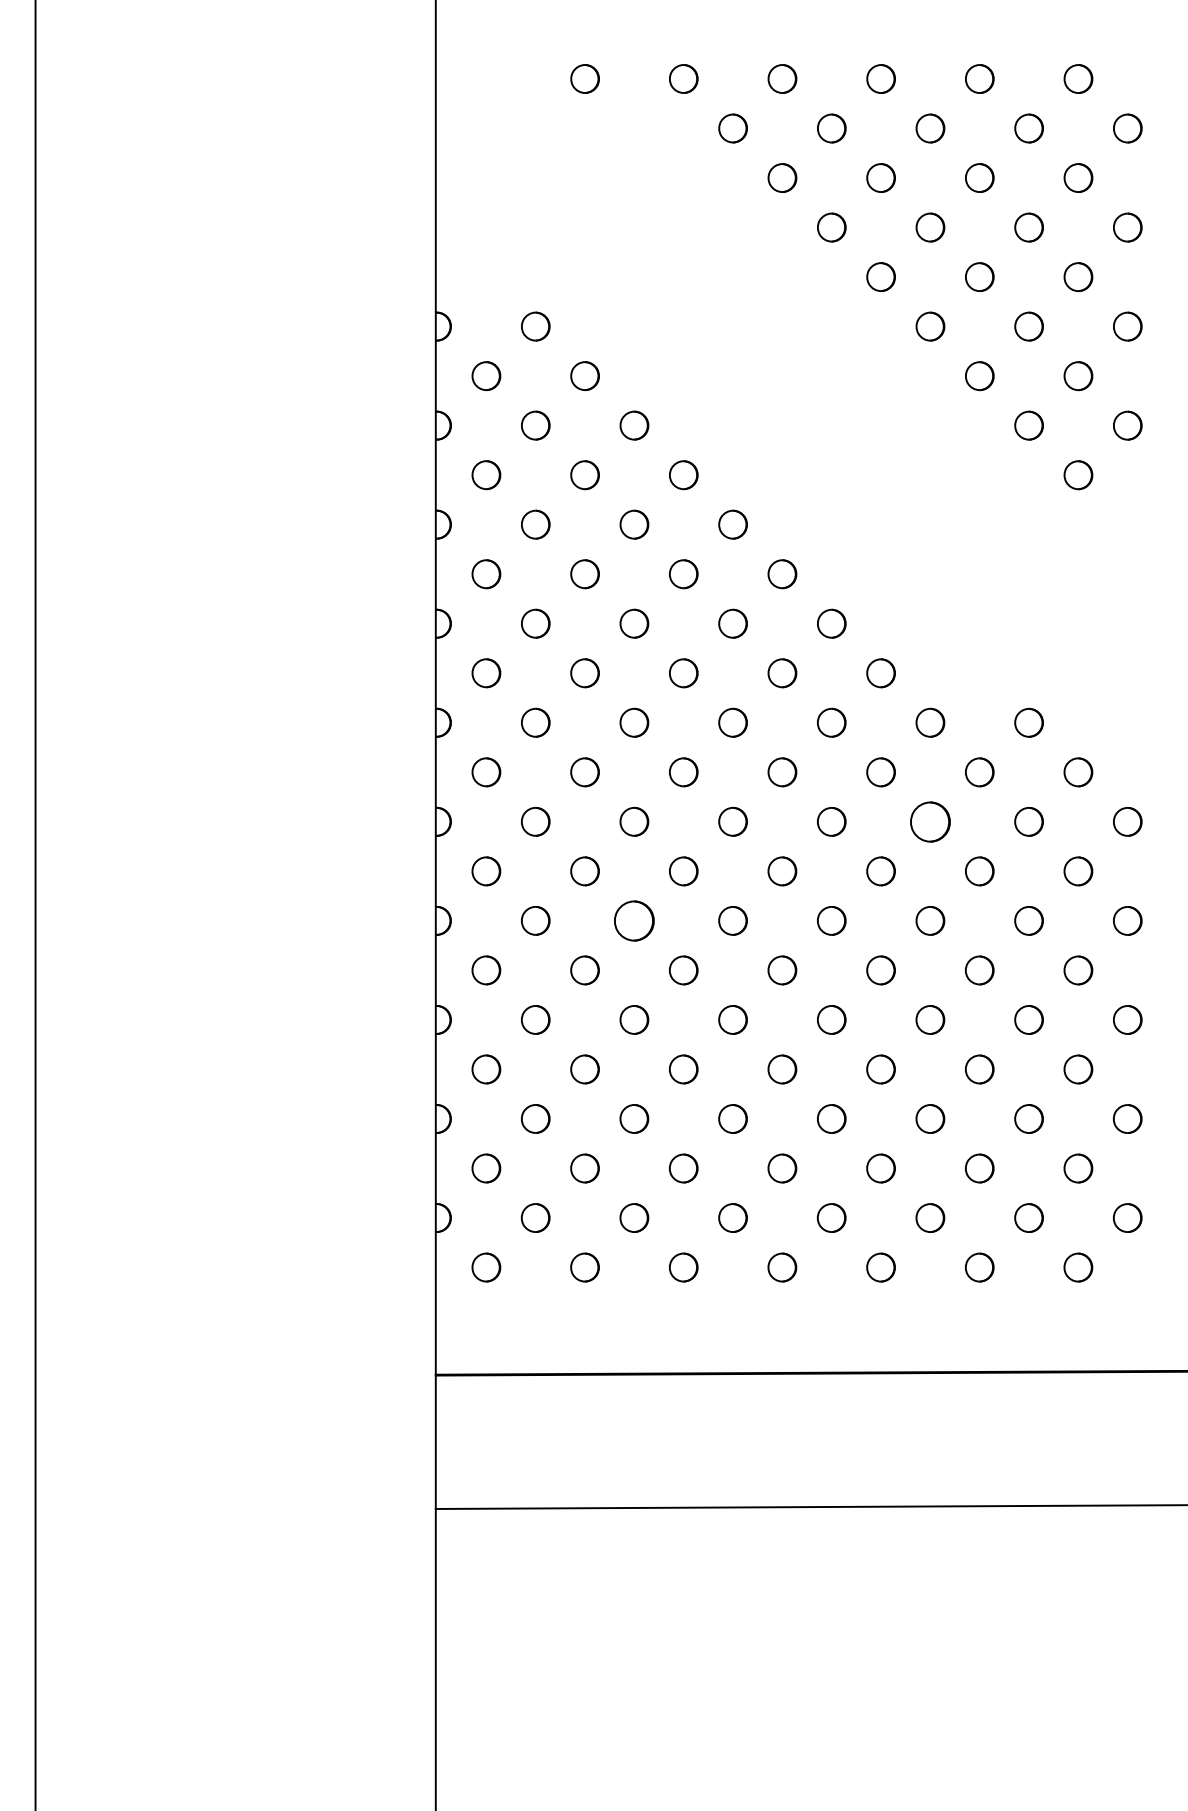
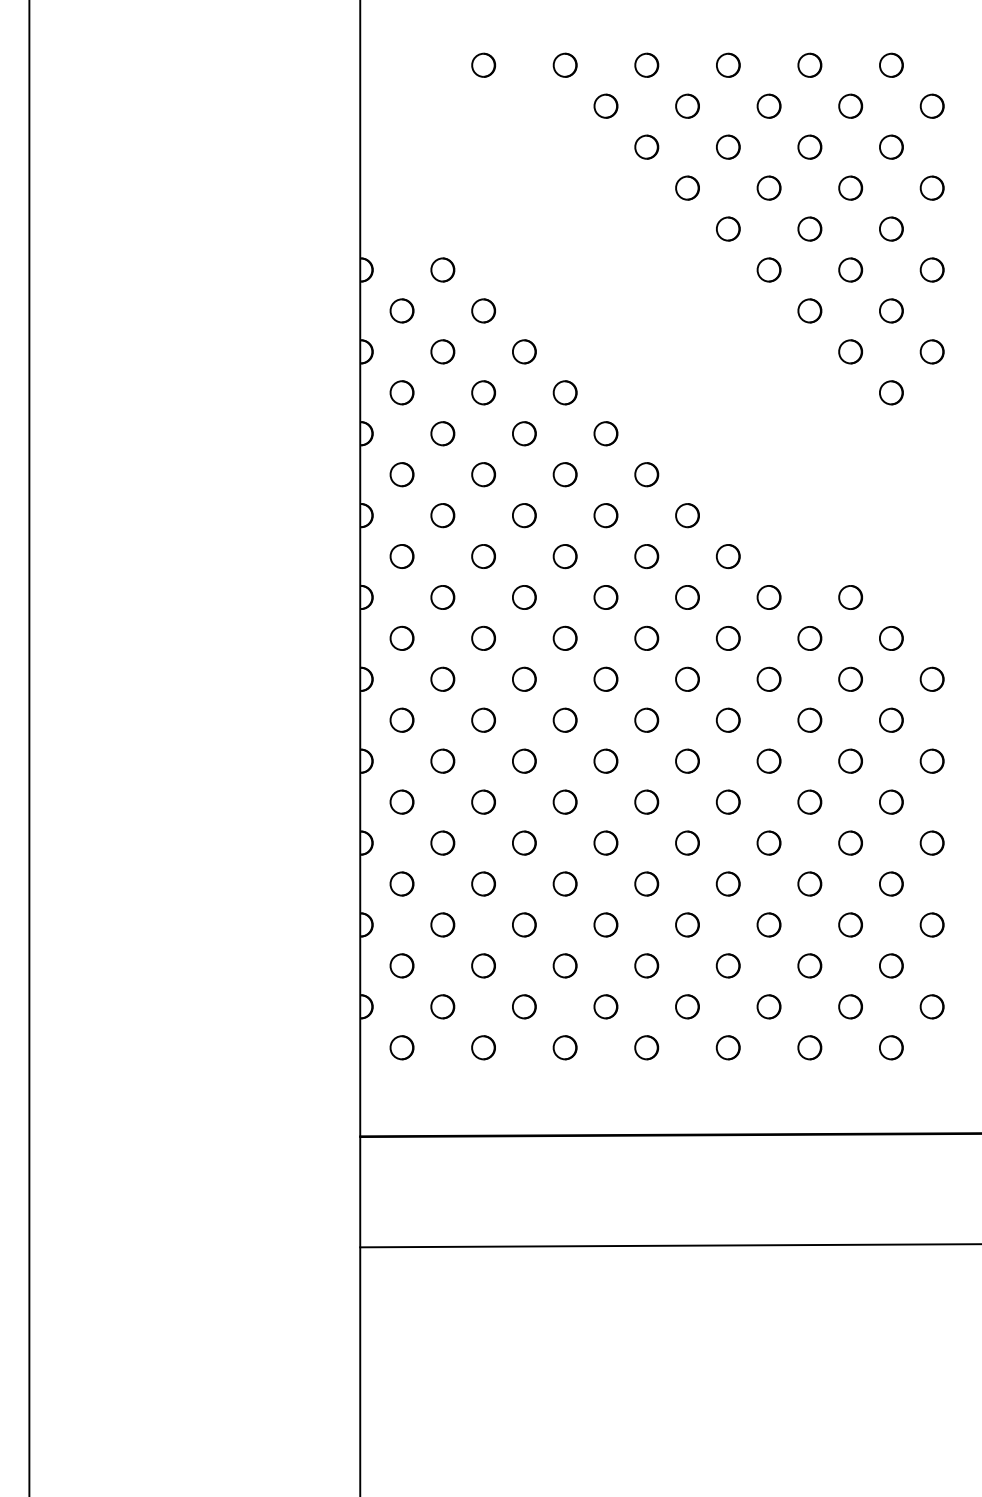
part: (929, 820) -> (768, 678), size x0.71
part: (634, 920) -> (524, 760), size x0.71

